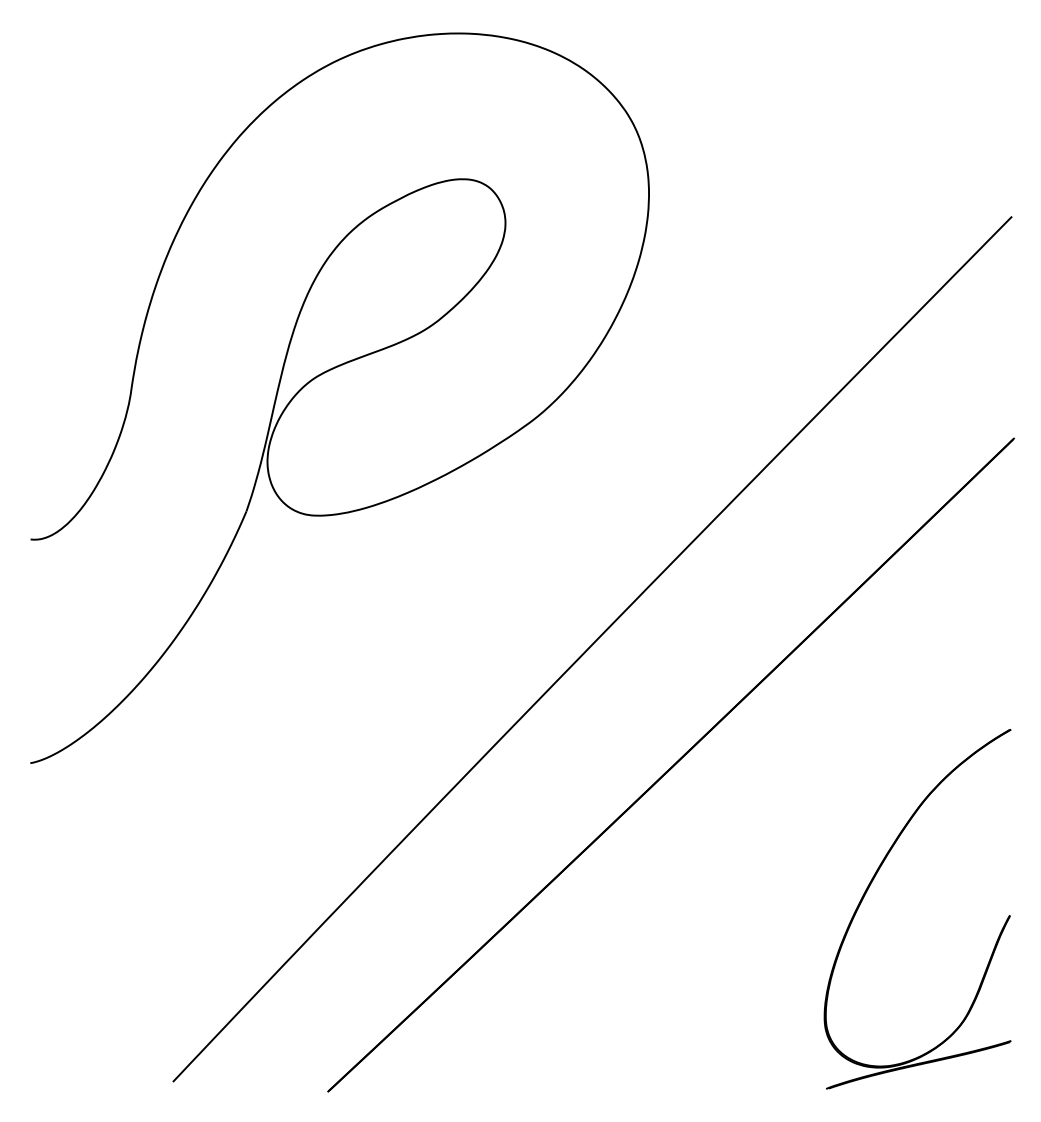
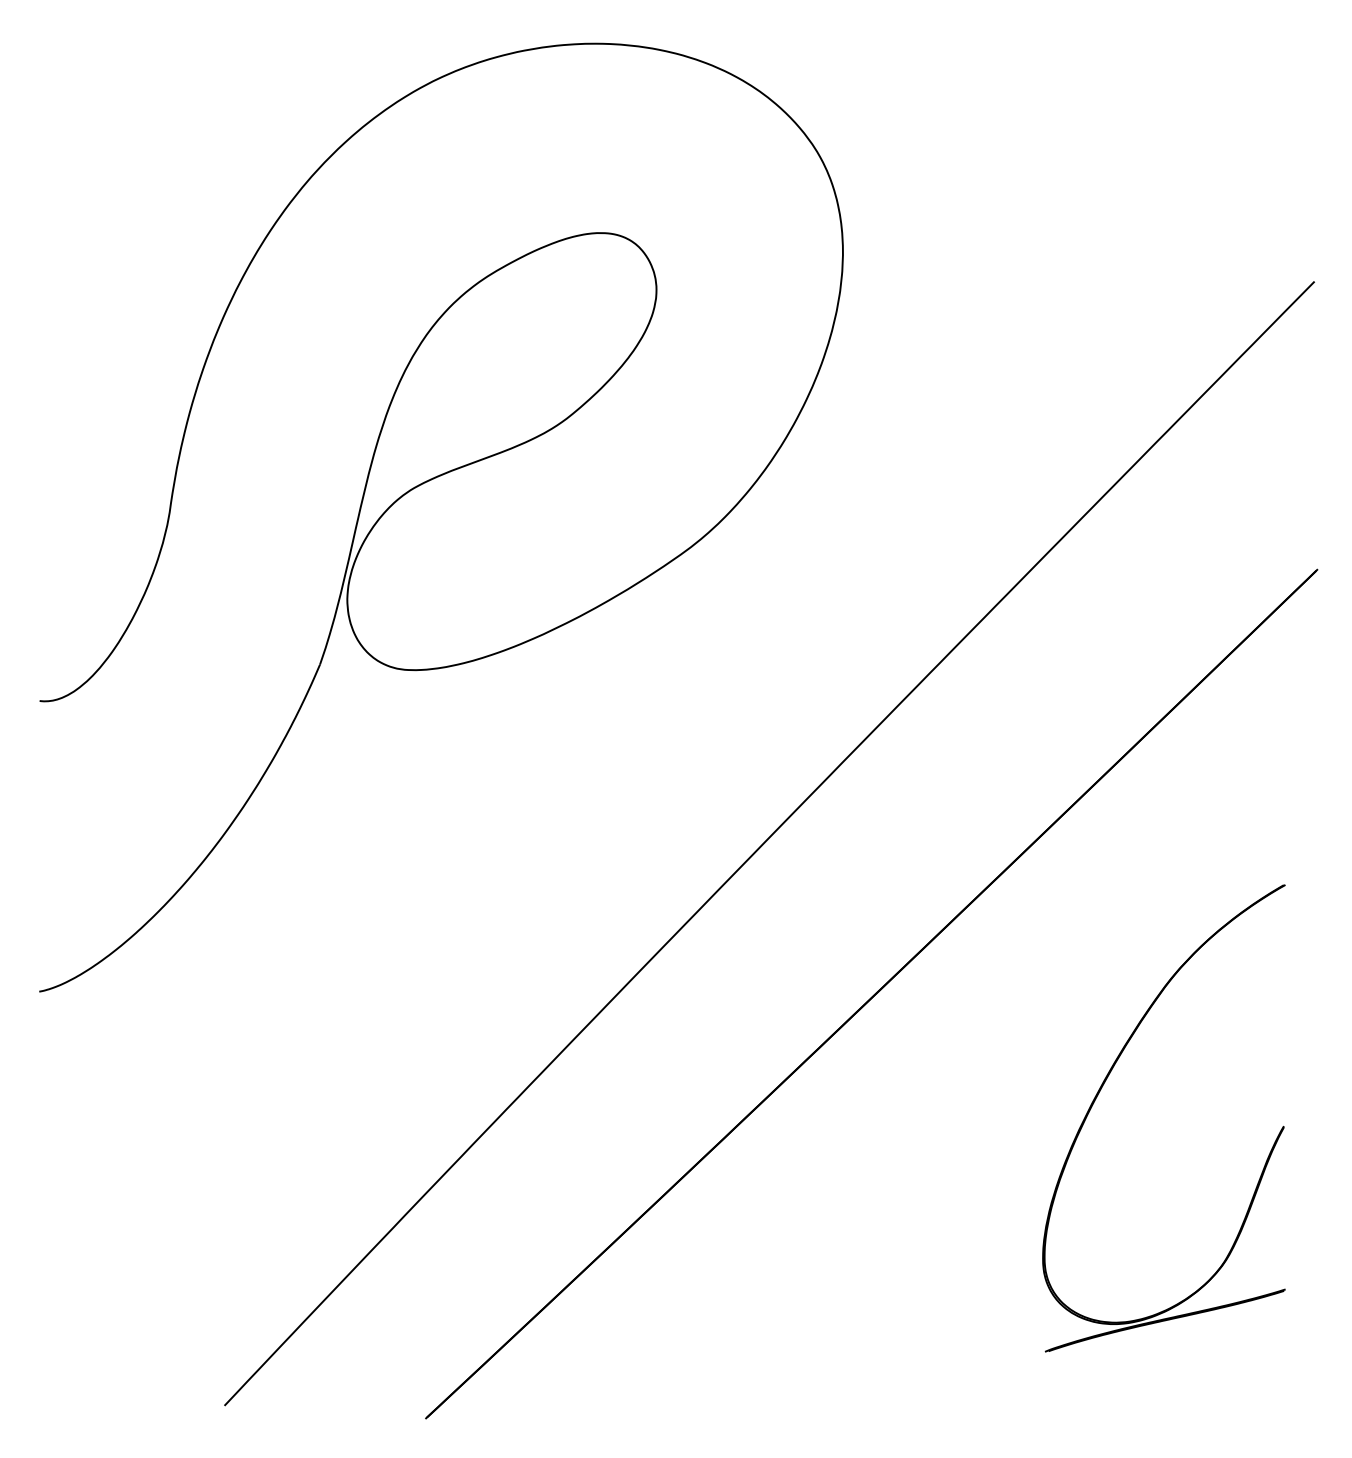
part: (871, 883) -> (1104, 1084), moved

